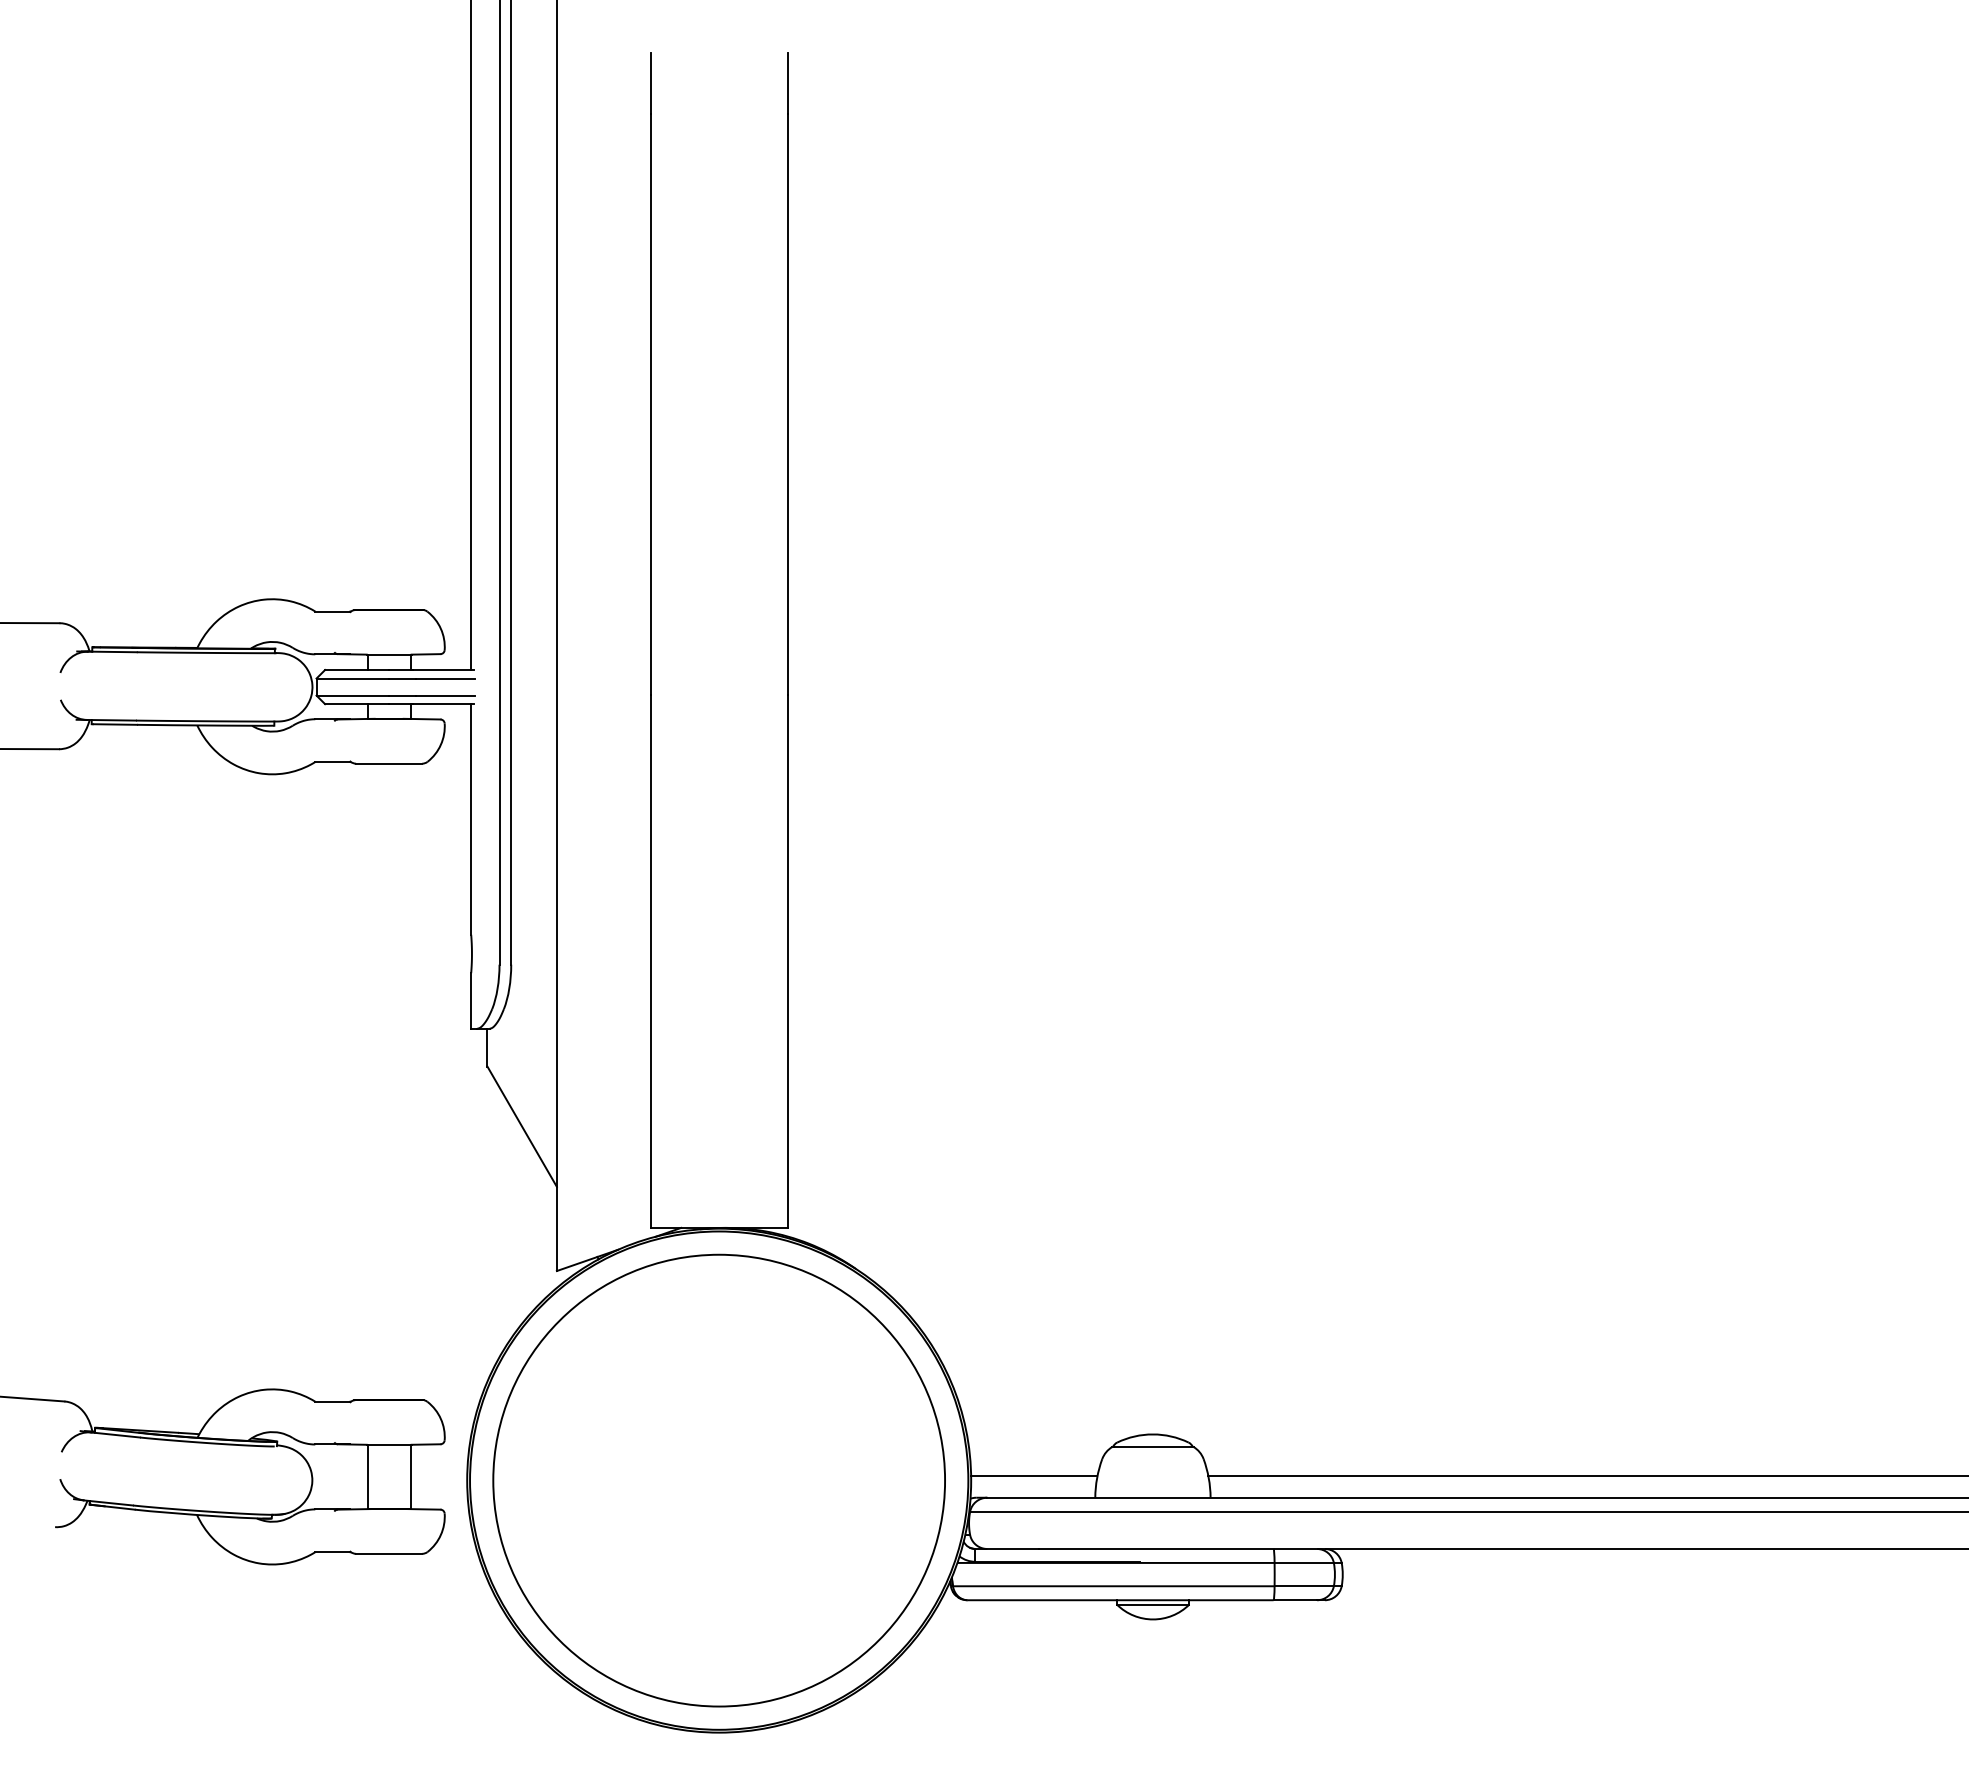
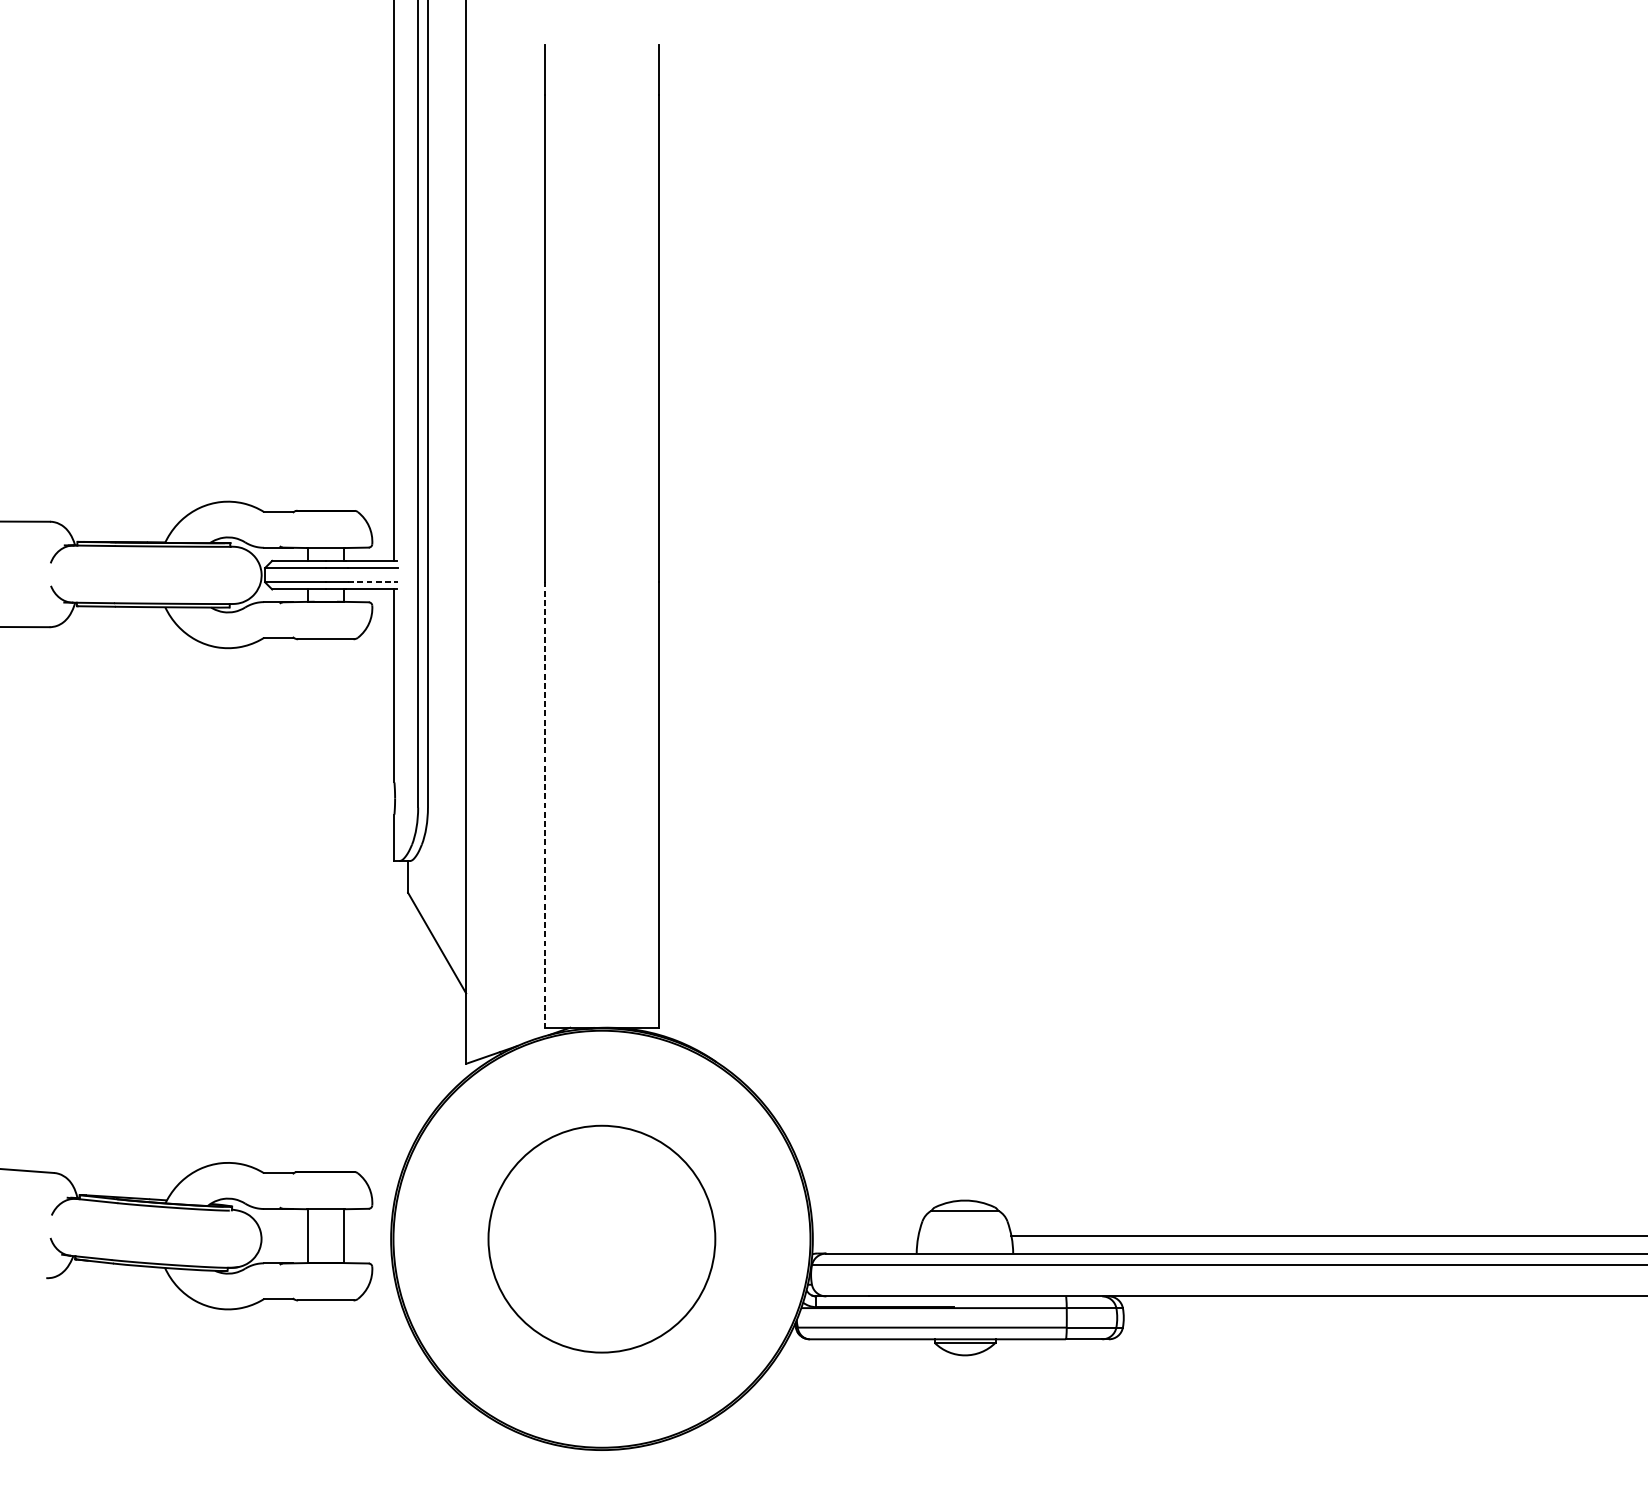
line: (445, 695) -> (372, 582), solid -> dashed
line: (650, 961) -> (544, 804), solid -> dashed
line: (1034, 1476) -> (865, 1235), removed
circle: (718, 1480) -> (601, 1239), size x0.6

